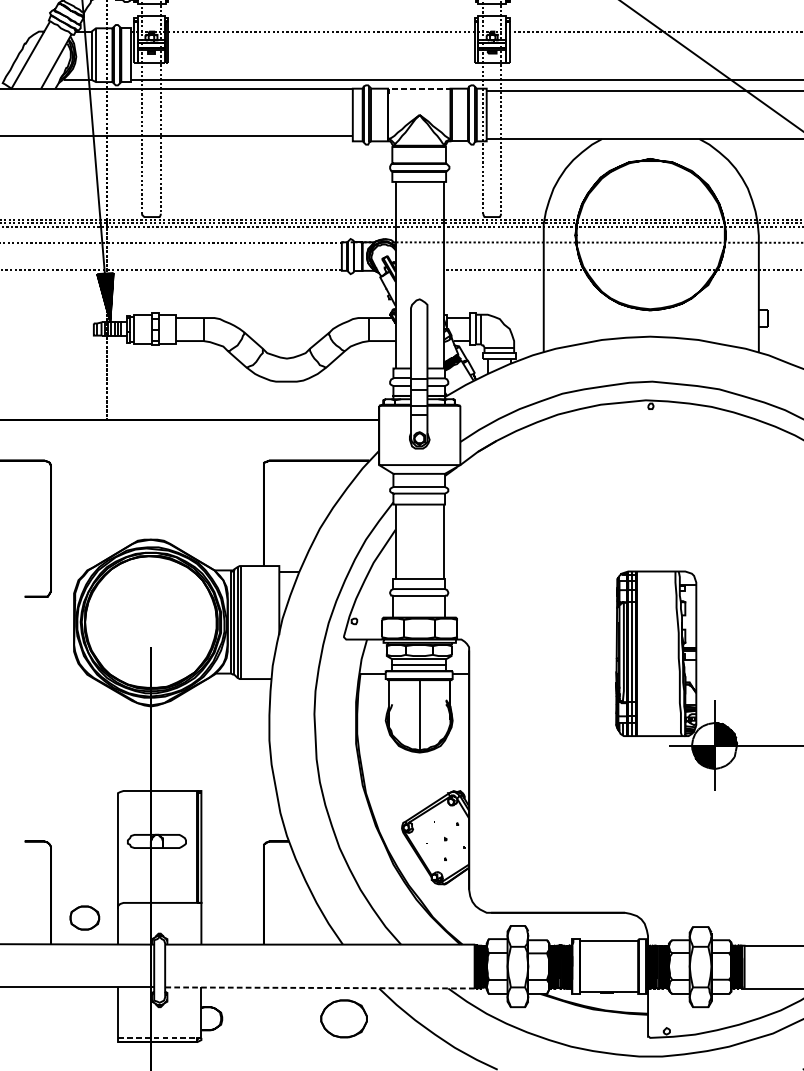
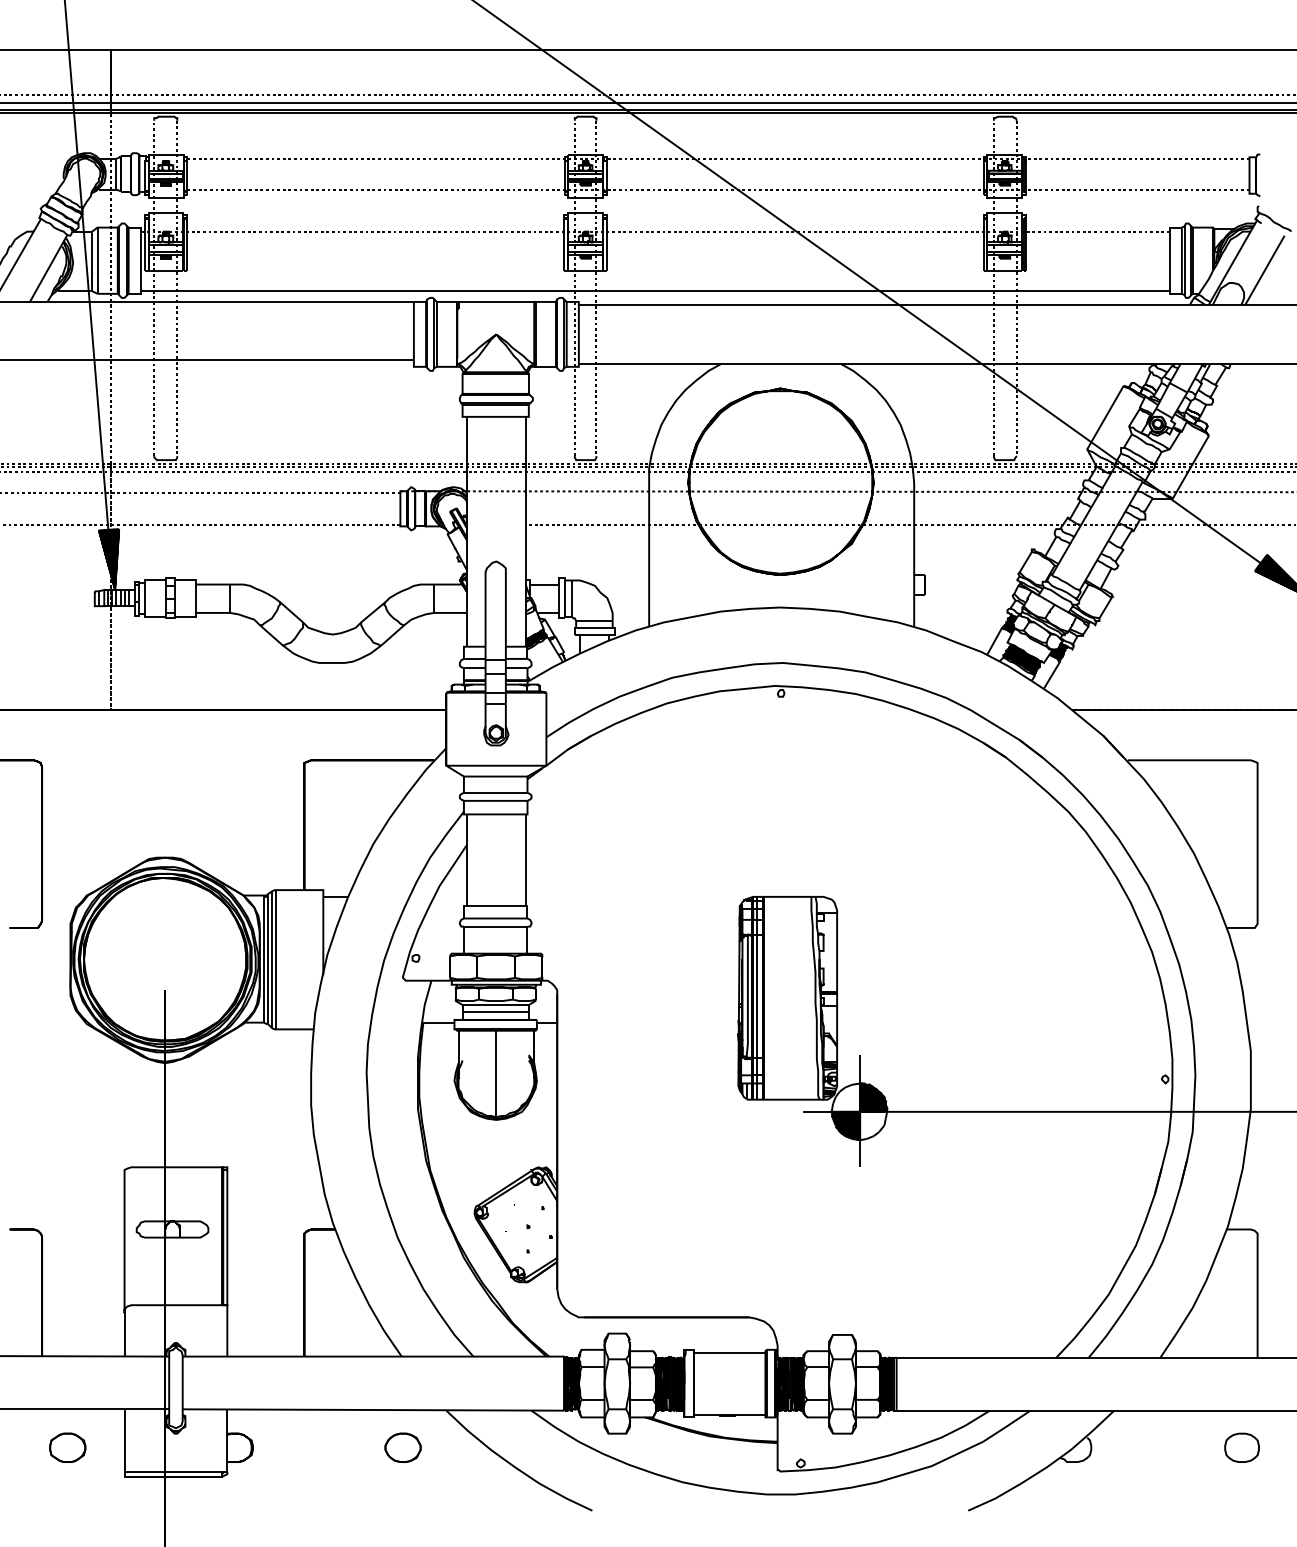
line: (415, 88) -> (491, 301), dashed -> solid
part: (84, 917) -> (67, 1447), moved
line: (320, 987) -> (373, 1409), dashed -> solid
part: (343, 1018) -> (402, 1447), size x0.62
line: (157, 1037) -> (173, 1471), dashed -> solid

